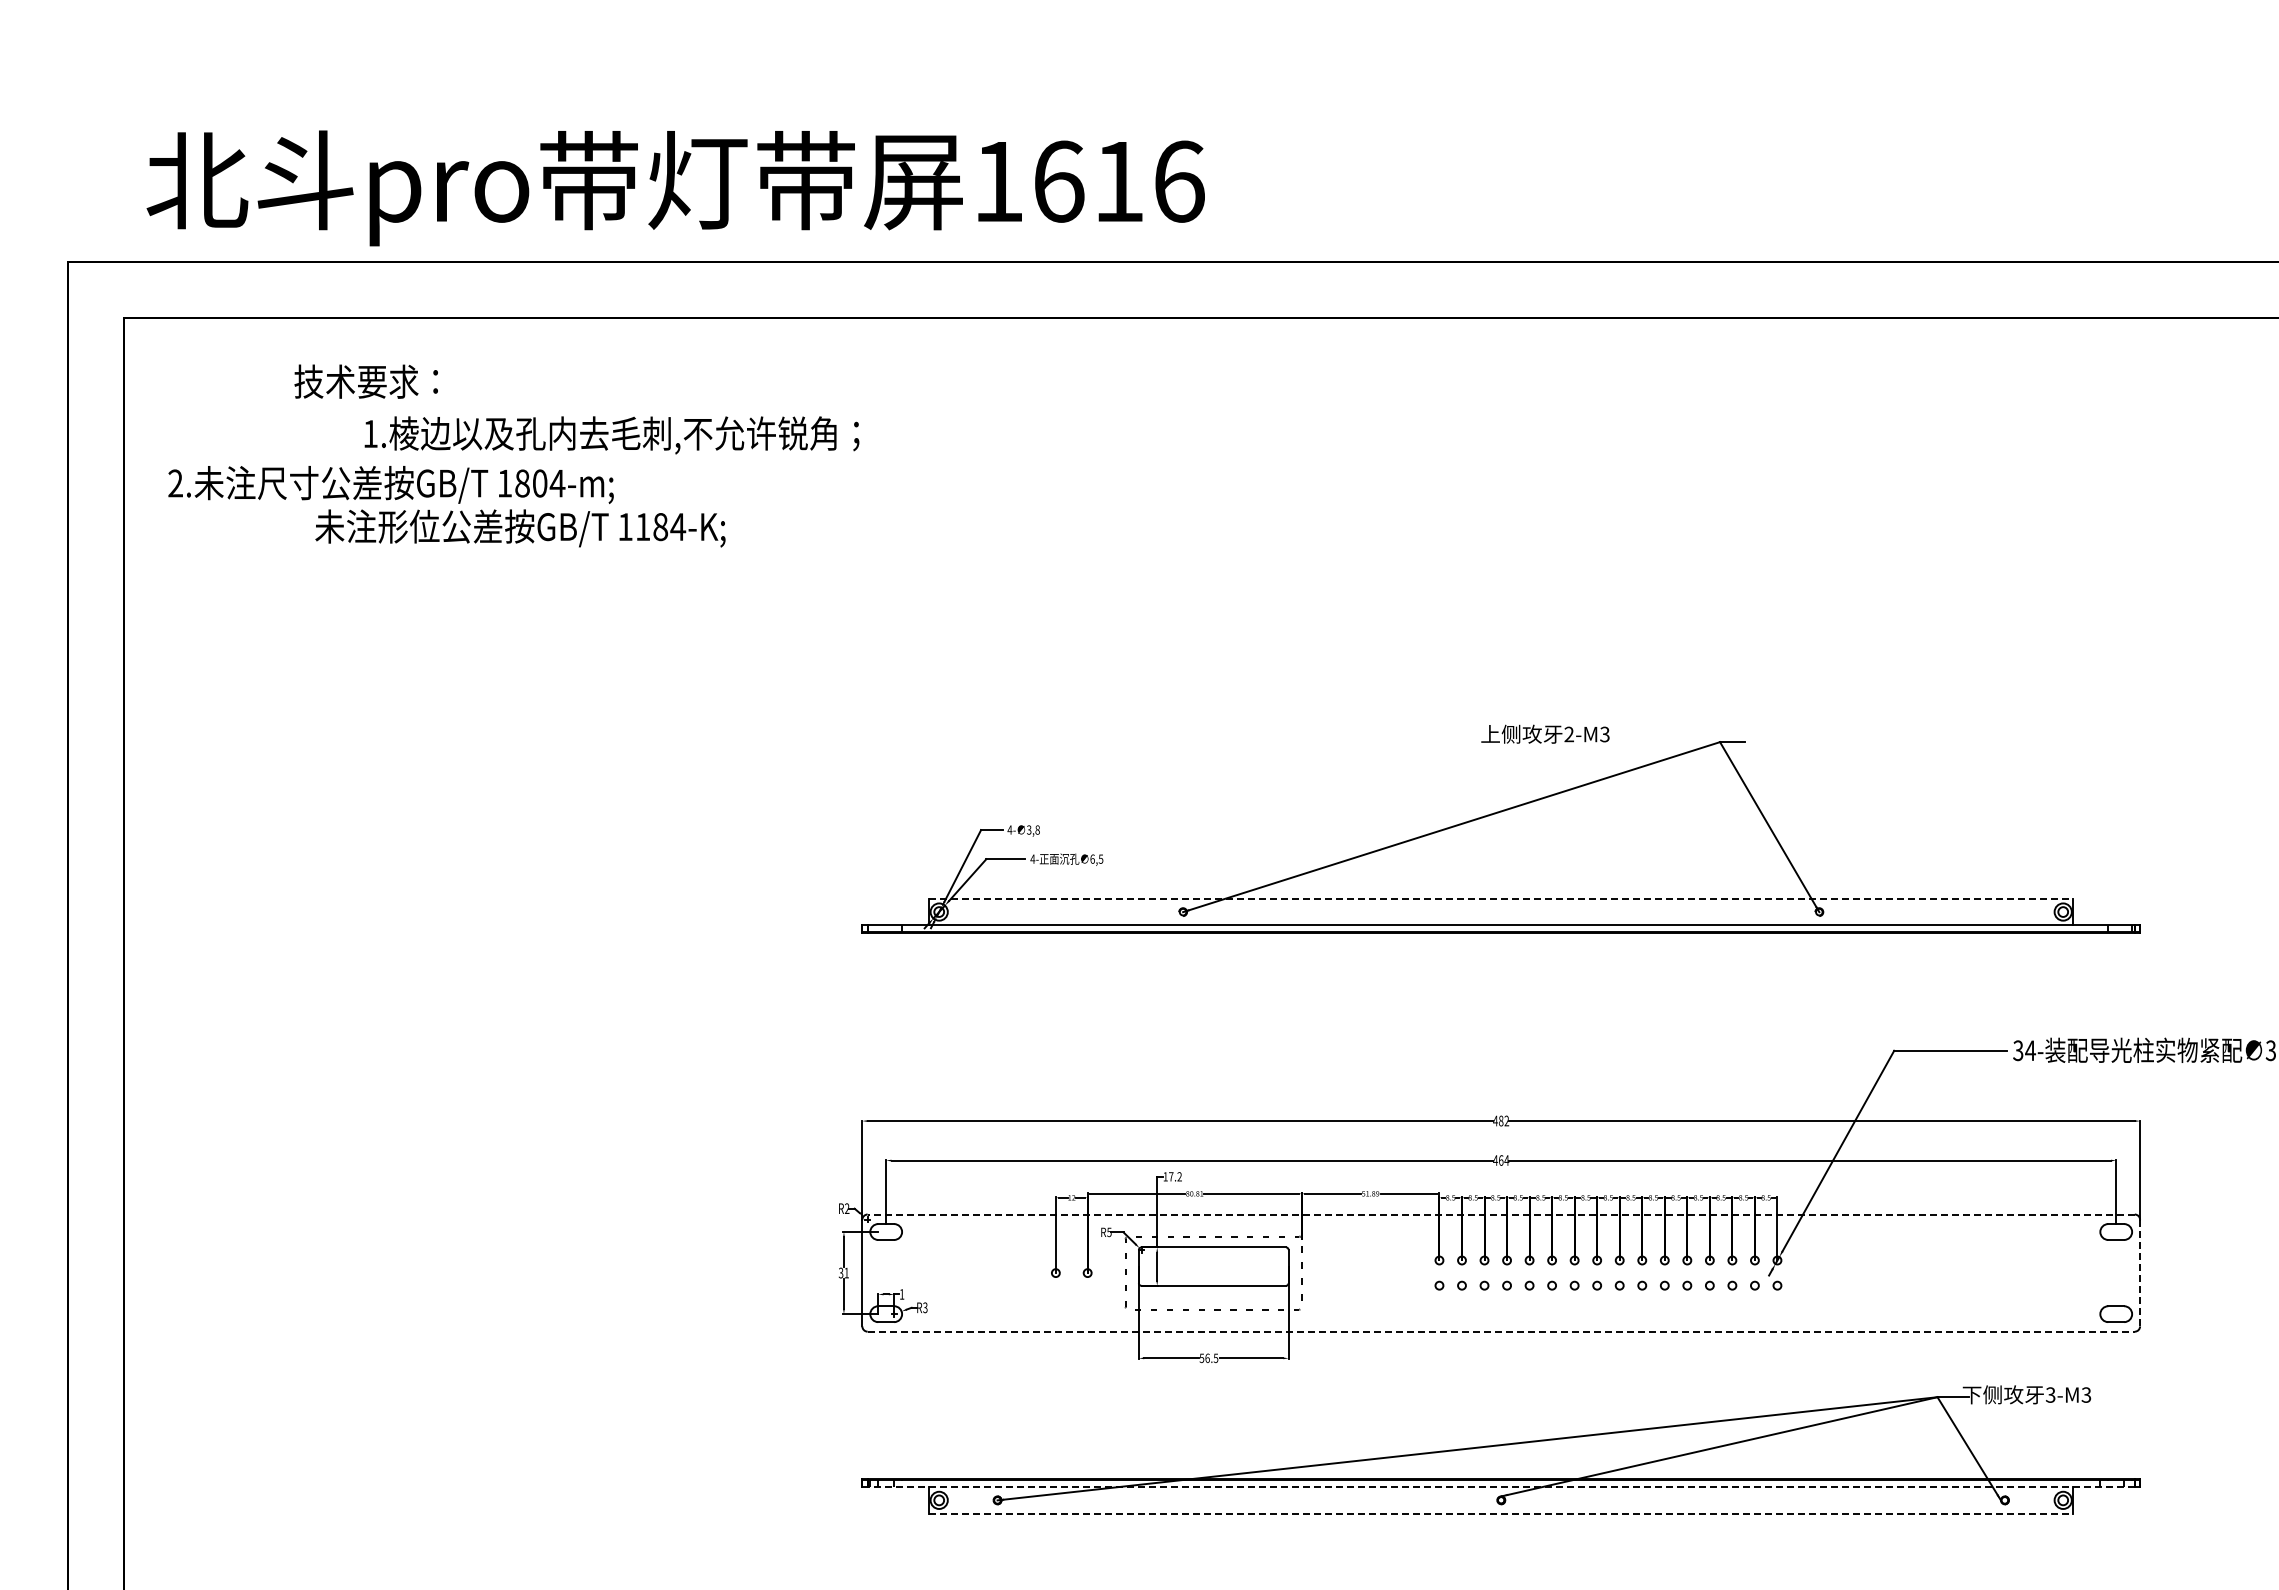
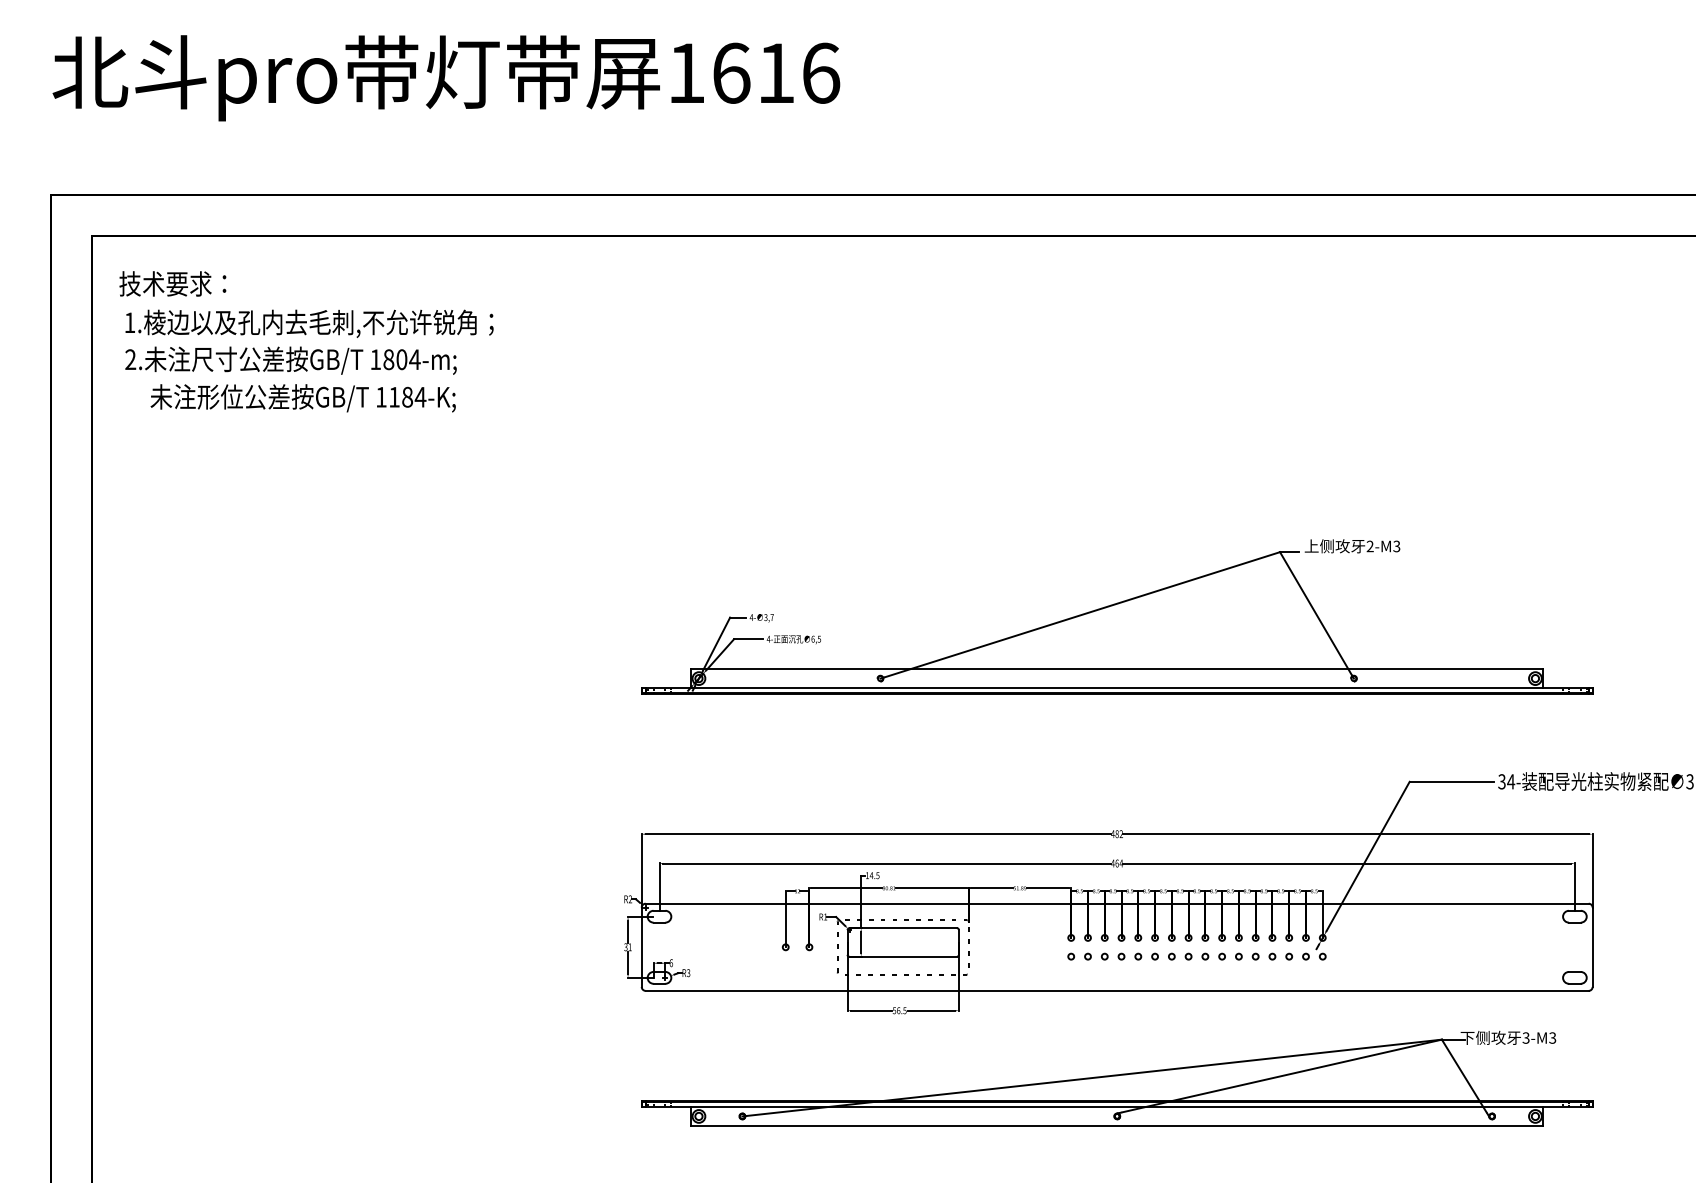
text: (675, 188) -> (446, 78), moved
text: (365, 381) -> (172, 283), moved
text: (611, 435) -> (309, 323), moved
text: (520, 528) -> (303, 398), moved
text: (1545, 733) -> (1352, 545), moved
text: (1037, 829) -> (772, 617), 3,8 -> 3,7
line: (1501, 898) -> (1117, 668), dashed -> solid
text: (1174, 1176) -> (874, 875), 17.2 -> 14.5
line: (1501, 1214) -> (1117, 903), dashed -> solid
text: (1109, 1232) -> (825, 917), R5 -> R1
line: (2140, 1272) -> (1592, 946), dashed -> solid
text: (902, 1294) -> (671, 963), 1 -> 6
line: (1501, 1331) -> (1117, 990), dashed -> solid
line: (1501, 1487) -> (1117, 1106), dashed -> solid
line: (1501, 1513) -> (1117, 1126), dashed -> solid

